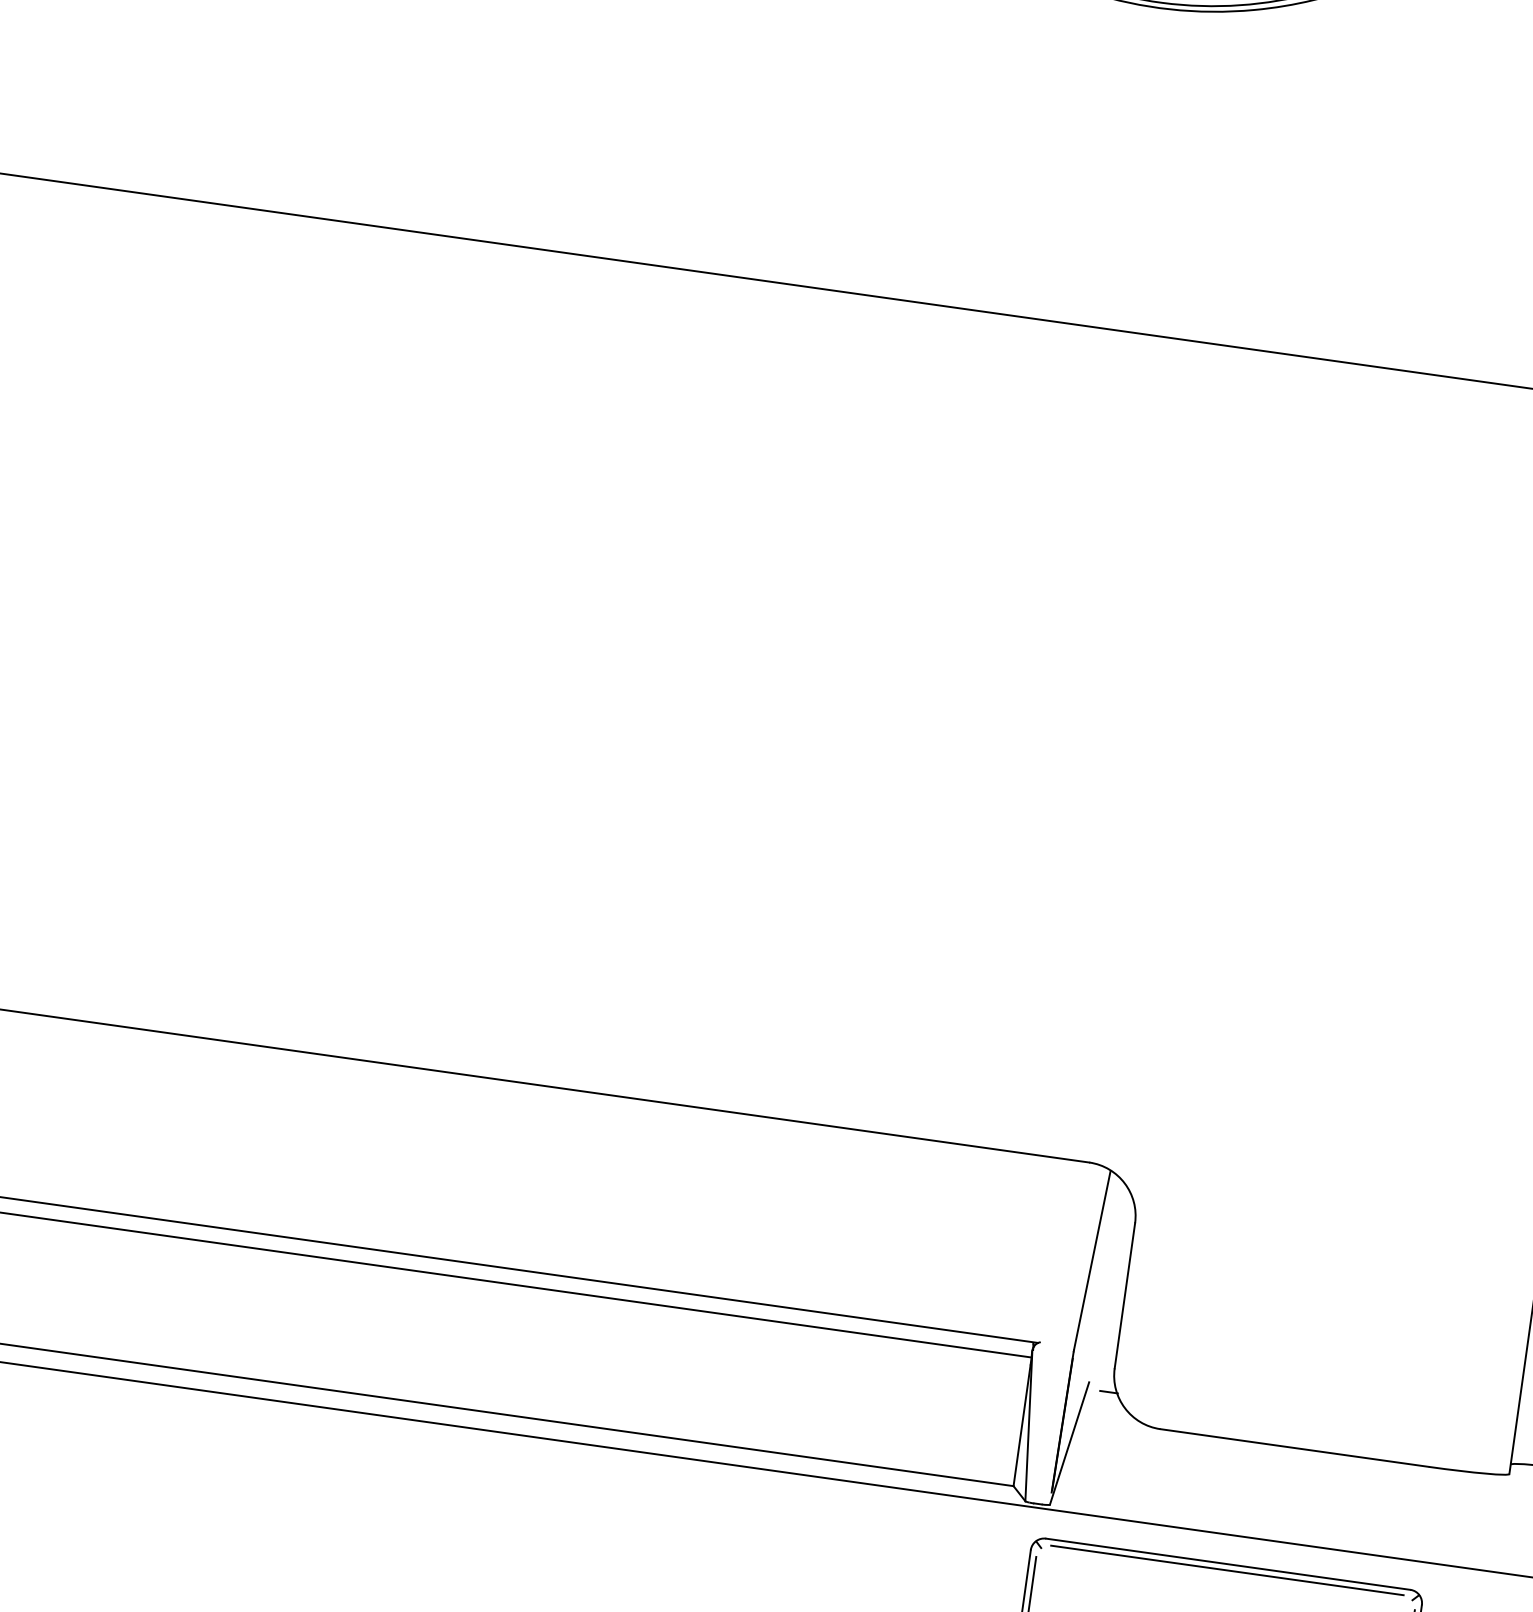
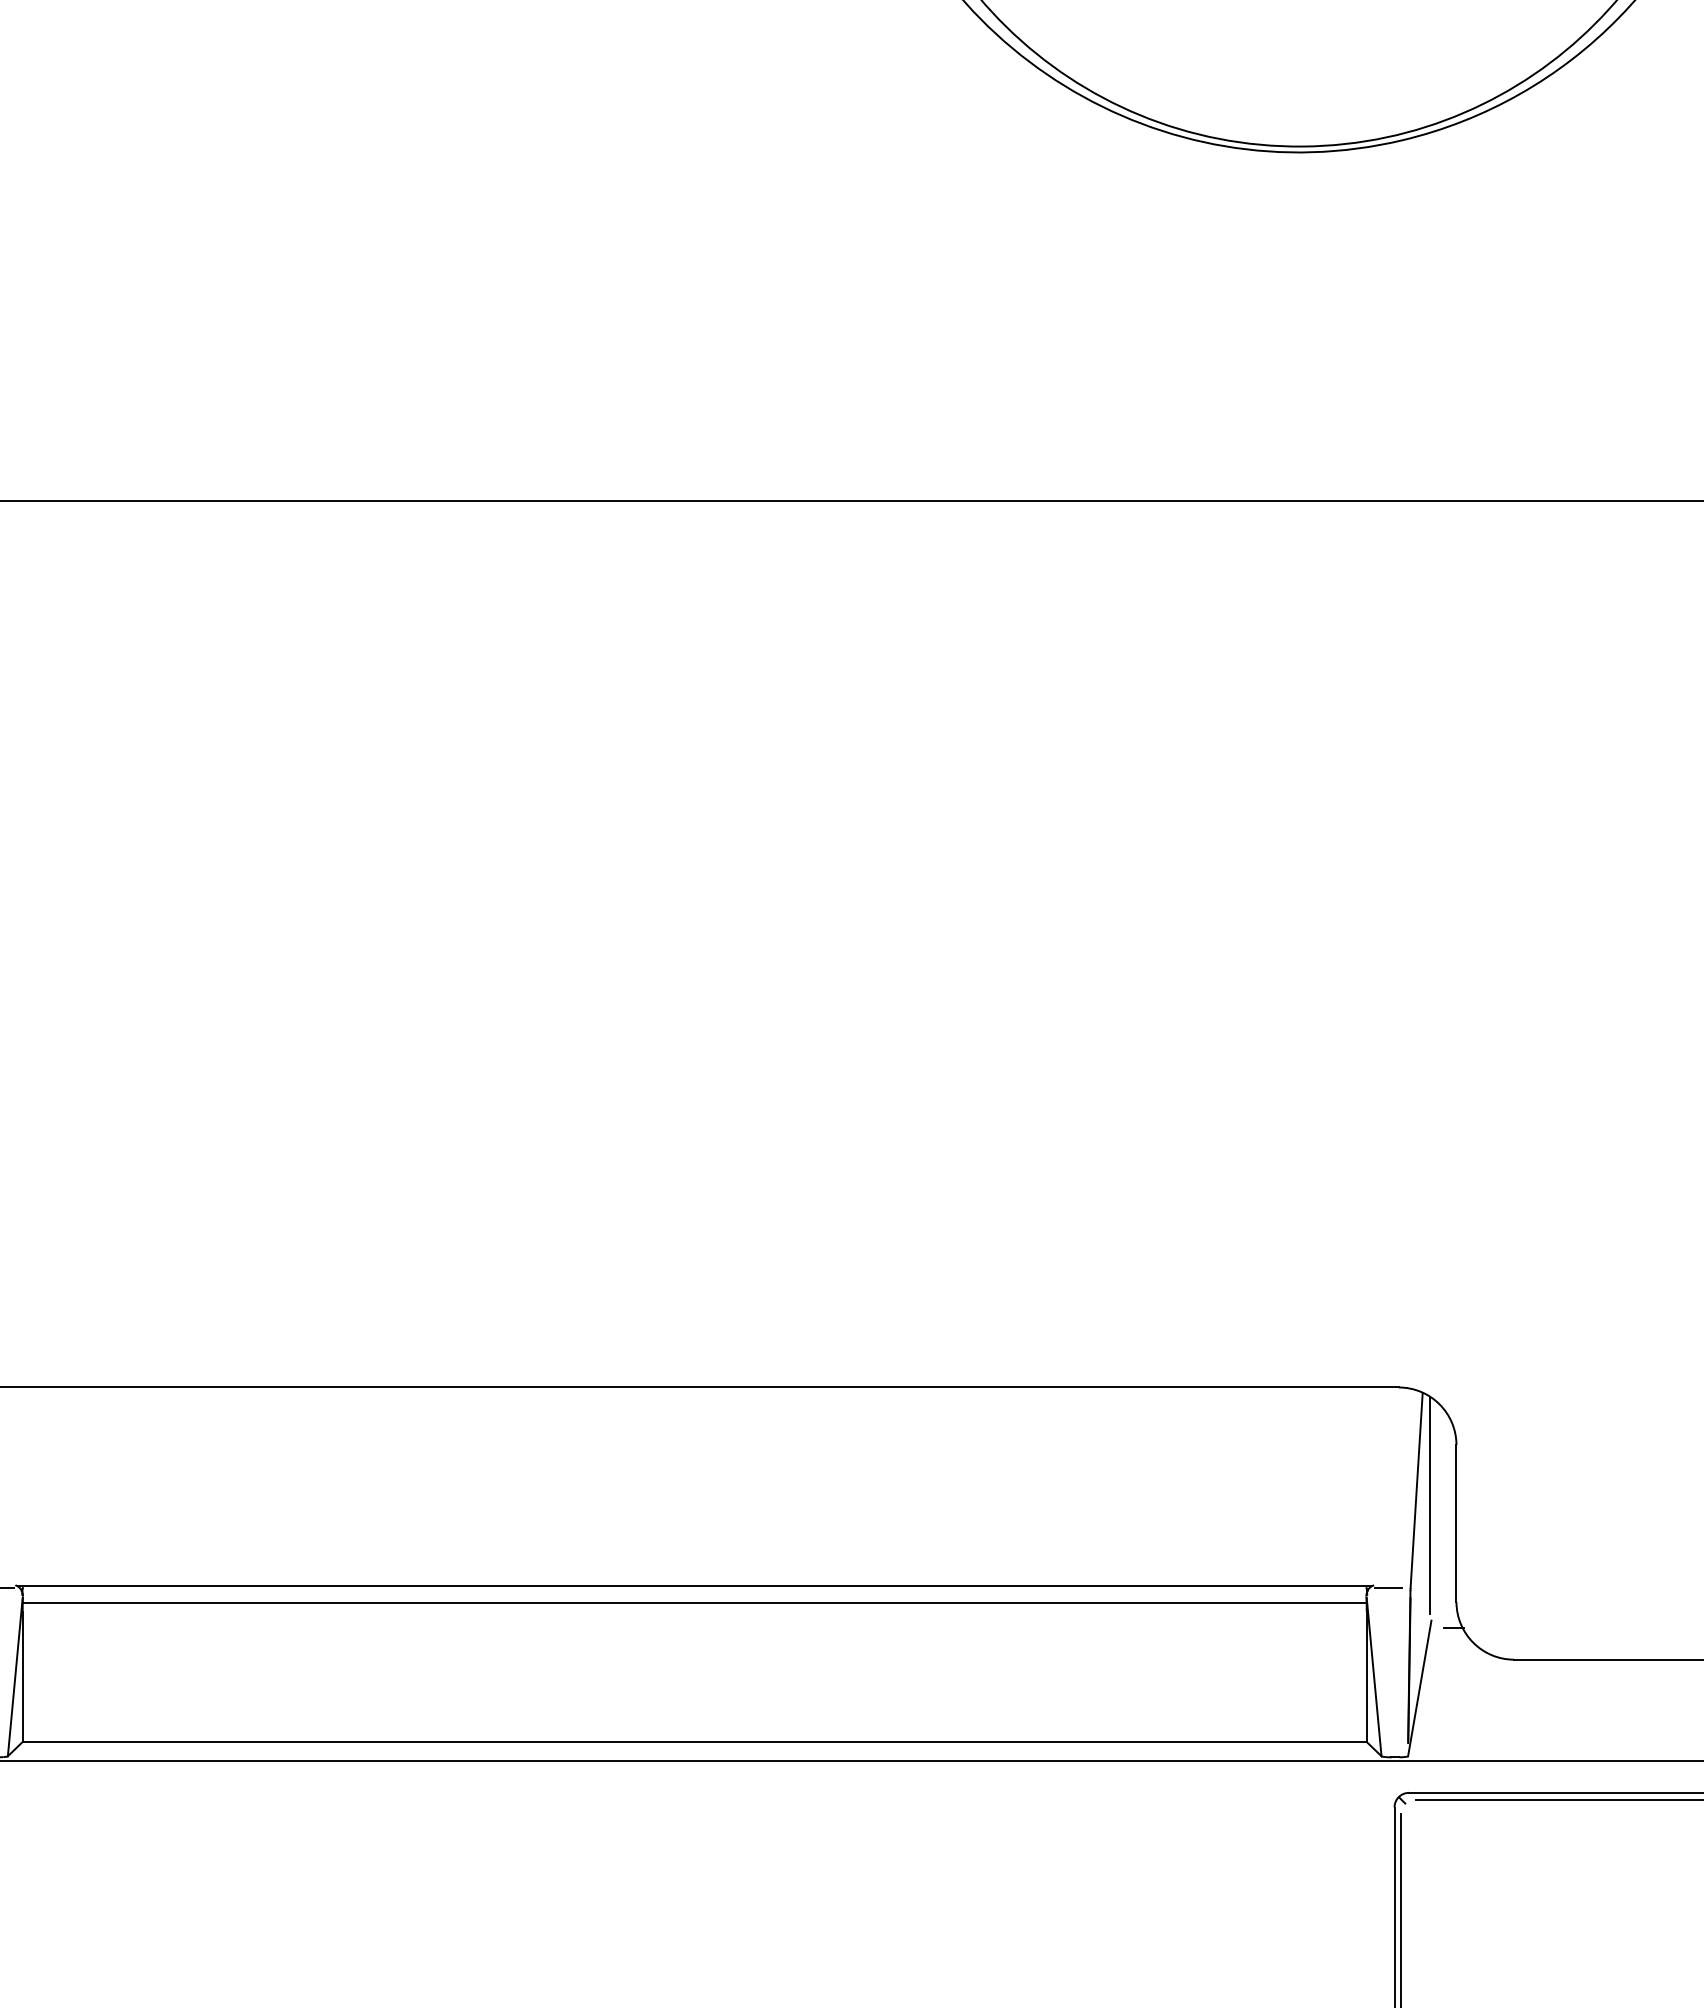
line: (1103, 1275) -> (1430, 1505), added
line: (1053, 1347) -> (1388, 1588), added

